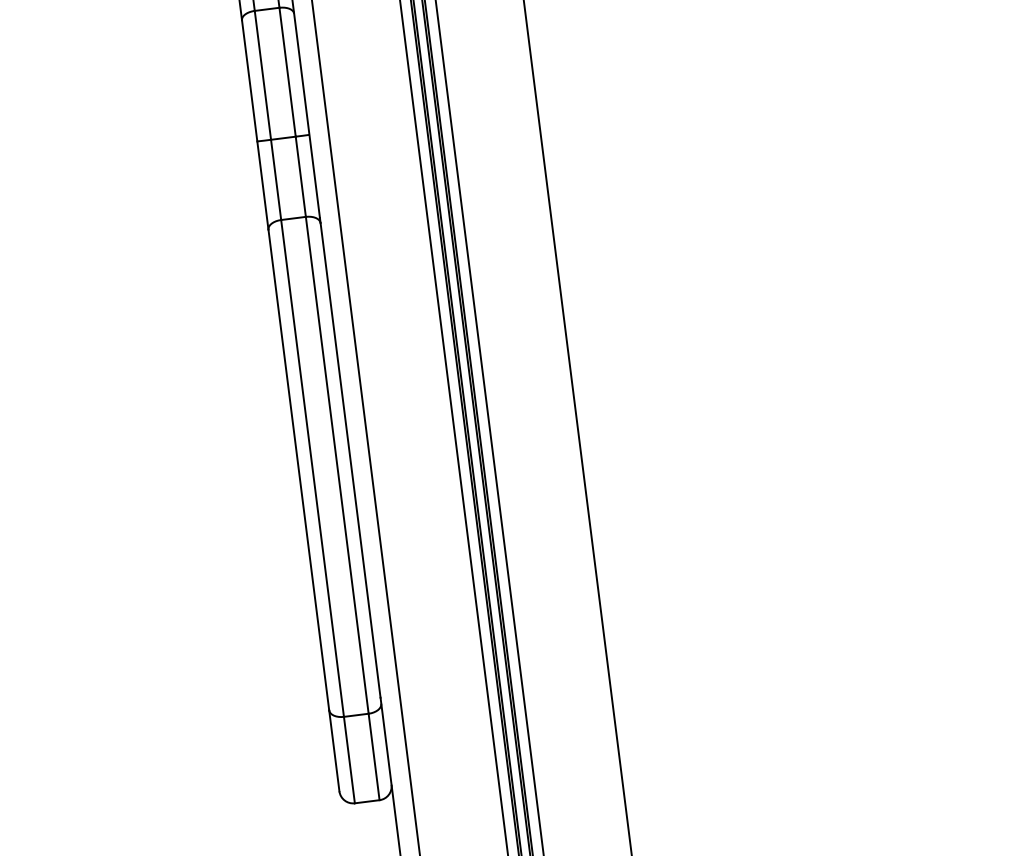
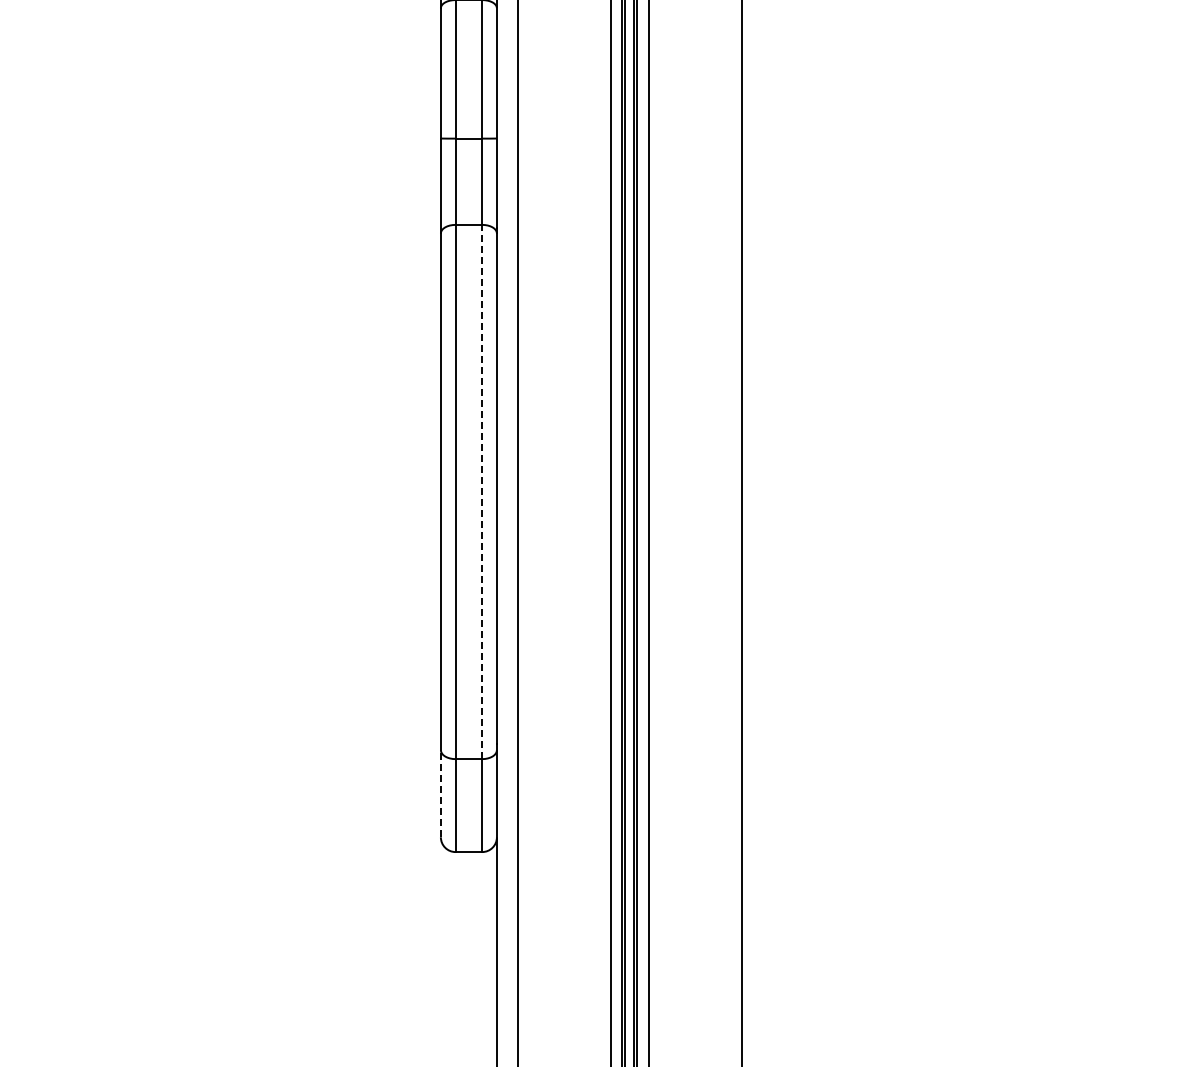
line: (337, 464) -> (482, 491), solid -> dashed
line: (333, 750) -> (440, 793), solid -> dashed

